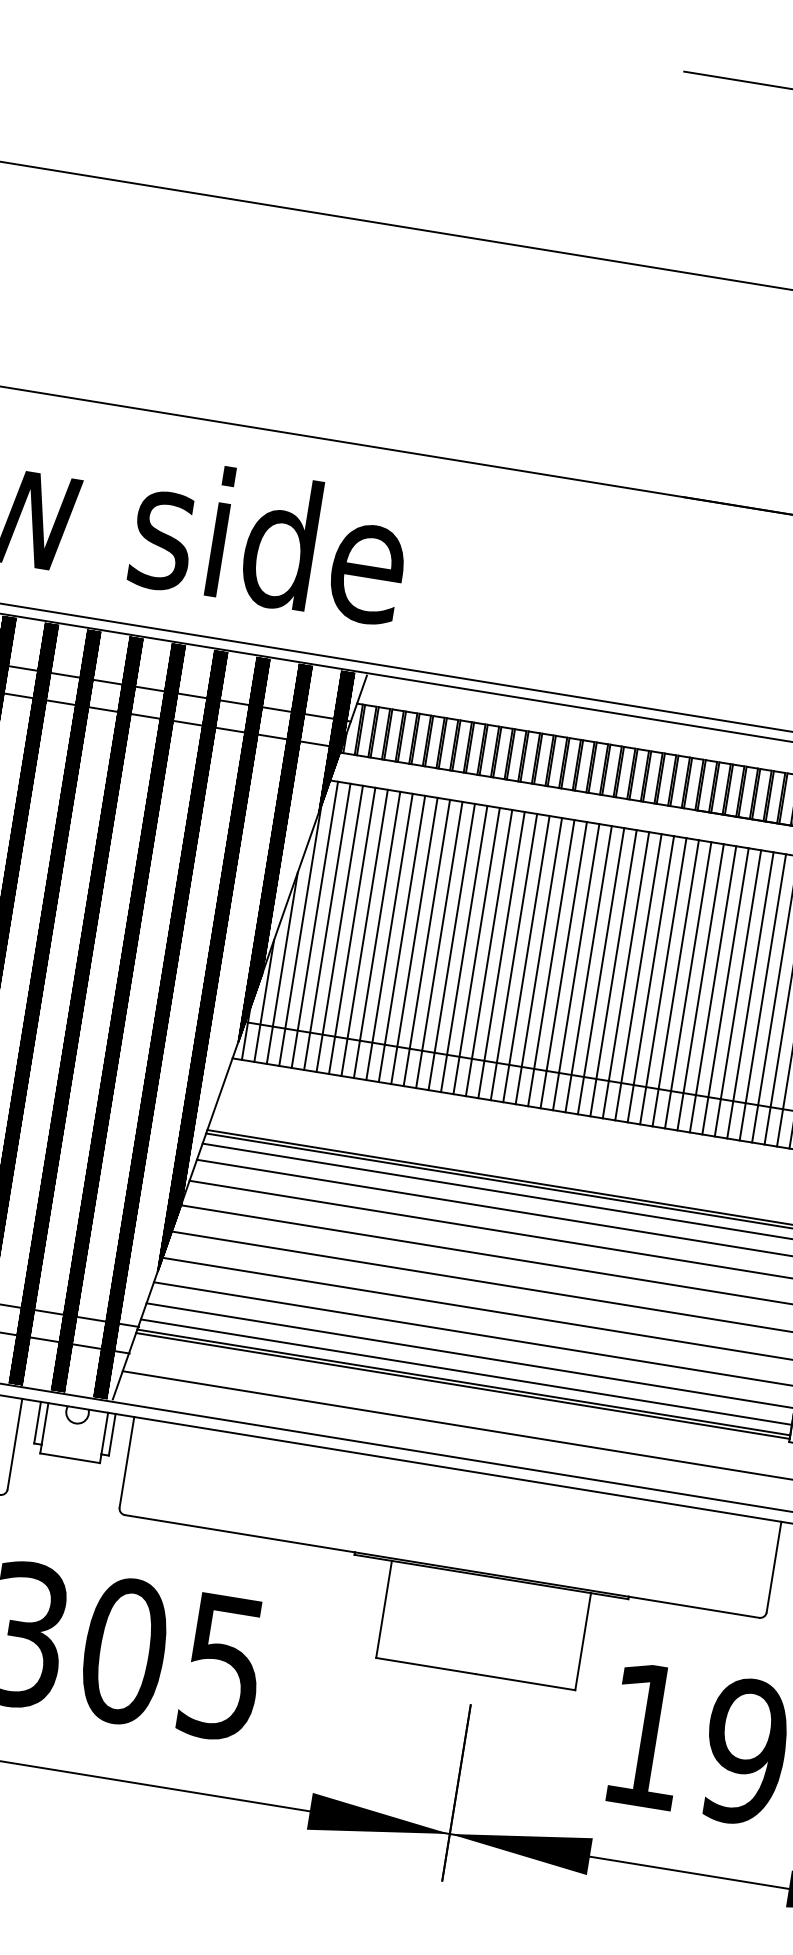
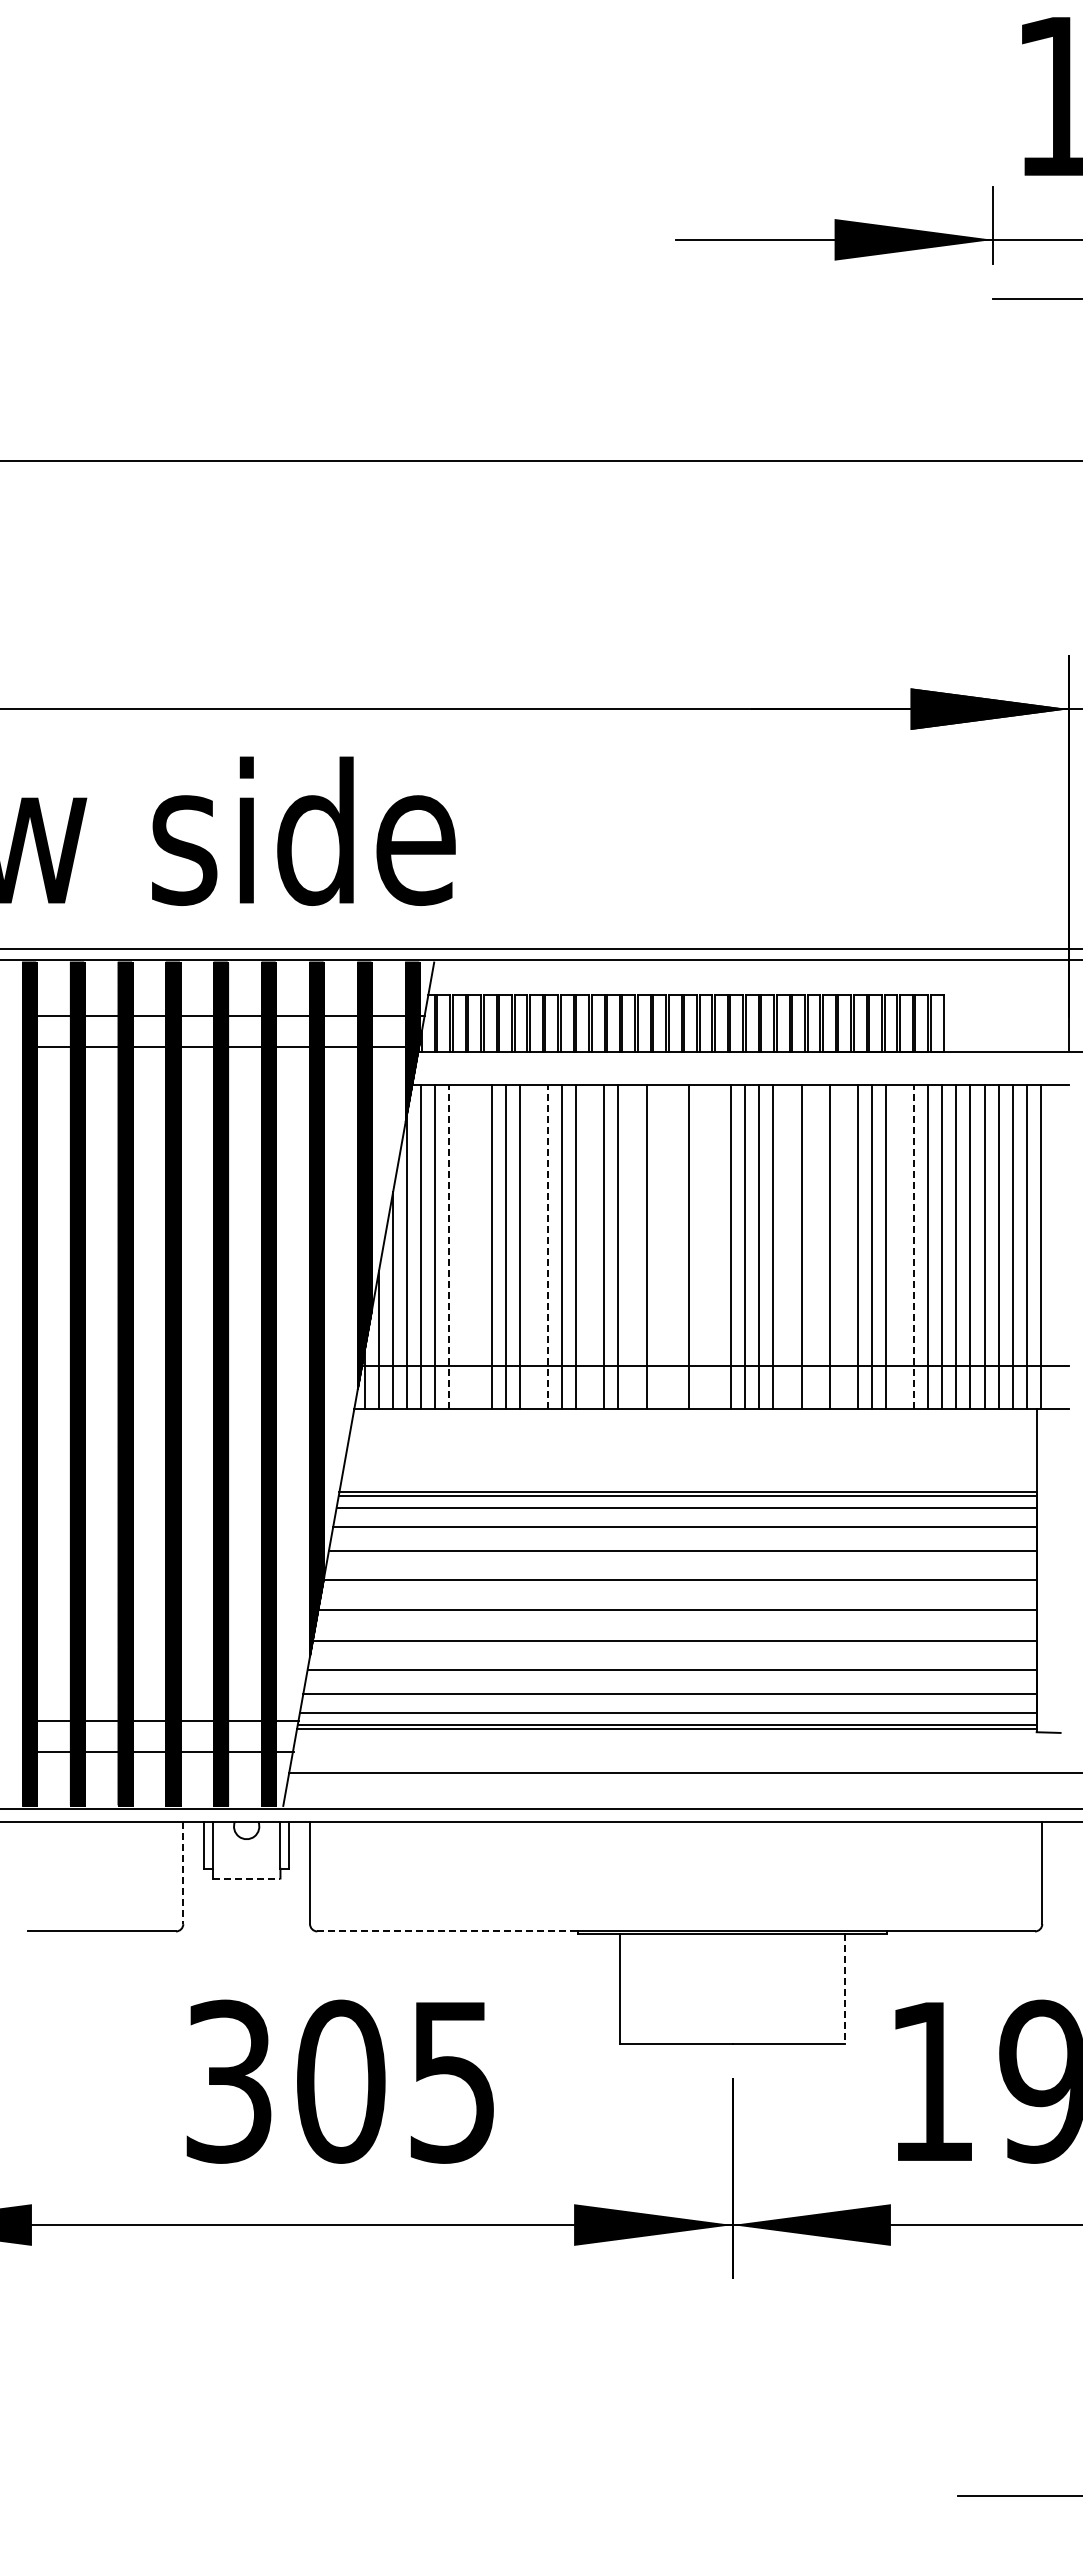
line: (339, 928) -> (449, 1246), solid -> dashed
line: (352, 930) -> (463, 1246), removed
line: (364, 932) -> (477, 1246), removed
line: (414, 940) -> (533, 1246), removed
line: (427, 942) -> (548, 1246), solid -> dashed
line: (464, 948) -> (590, 1246), removed
line: (501, 954) -> (632, 1246), removed
line: (526, 958) -> (660, 1246), removed
line: (538, 960) -> (674, 1246), removed
line: (563, 964) -> (702, 1246), removed
line: (576, 967) -> (717, 1246), removed
line: (638, 977) -> (787, 1246), removed
line: (663, 981) -> (815, 1246), removed
line: (687, 985) -> (843, 1246), removed
line: (738, 993) -> (900, 1246), removed
line: (750, 995) -> (914, 1246), solid -> dashed
line: (15, 1444) -> (183, 1873), solid -> dashed
line: (69, 1458) -> (246, 1878), solid -> dashed
line: (240, 1533) -> (447, 1931), solid -> dashed
line: (583, 1642) -> (845, 1989), solid -> dashed

